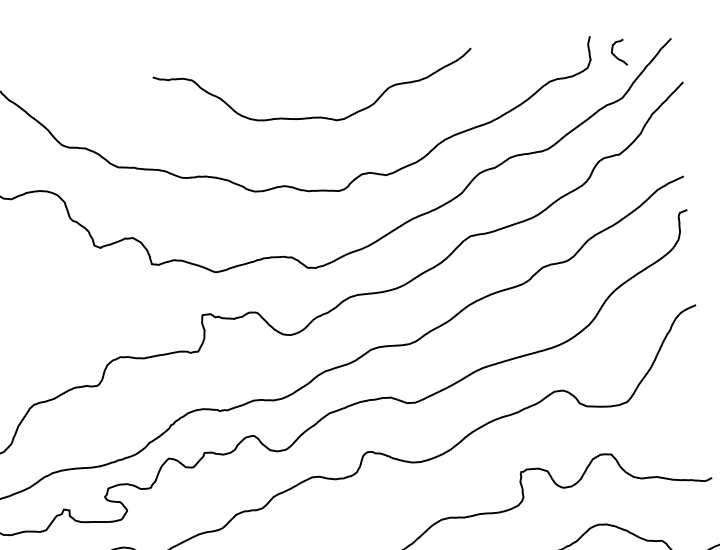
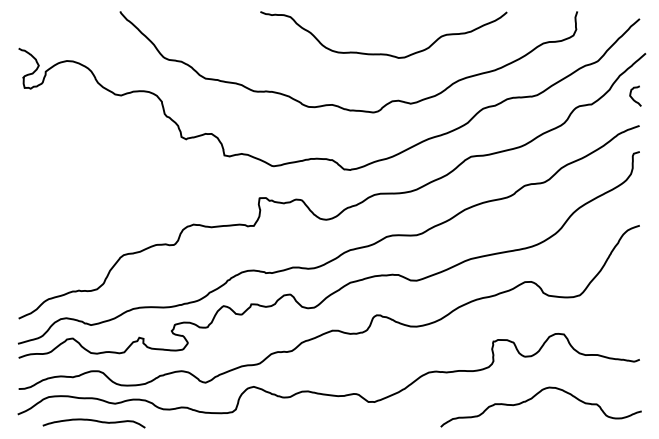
curve: (615, 54) -> (632, 97), moved
curve: (316, 116) -> (383, 53), moved

